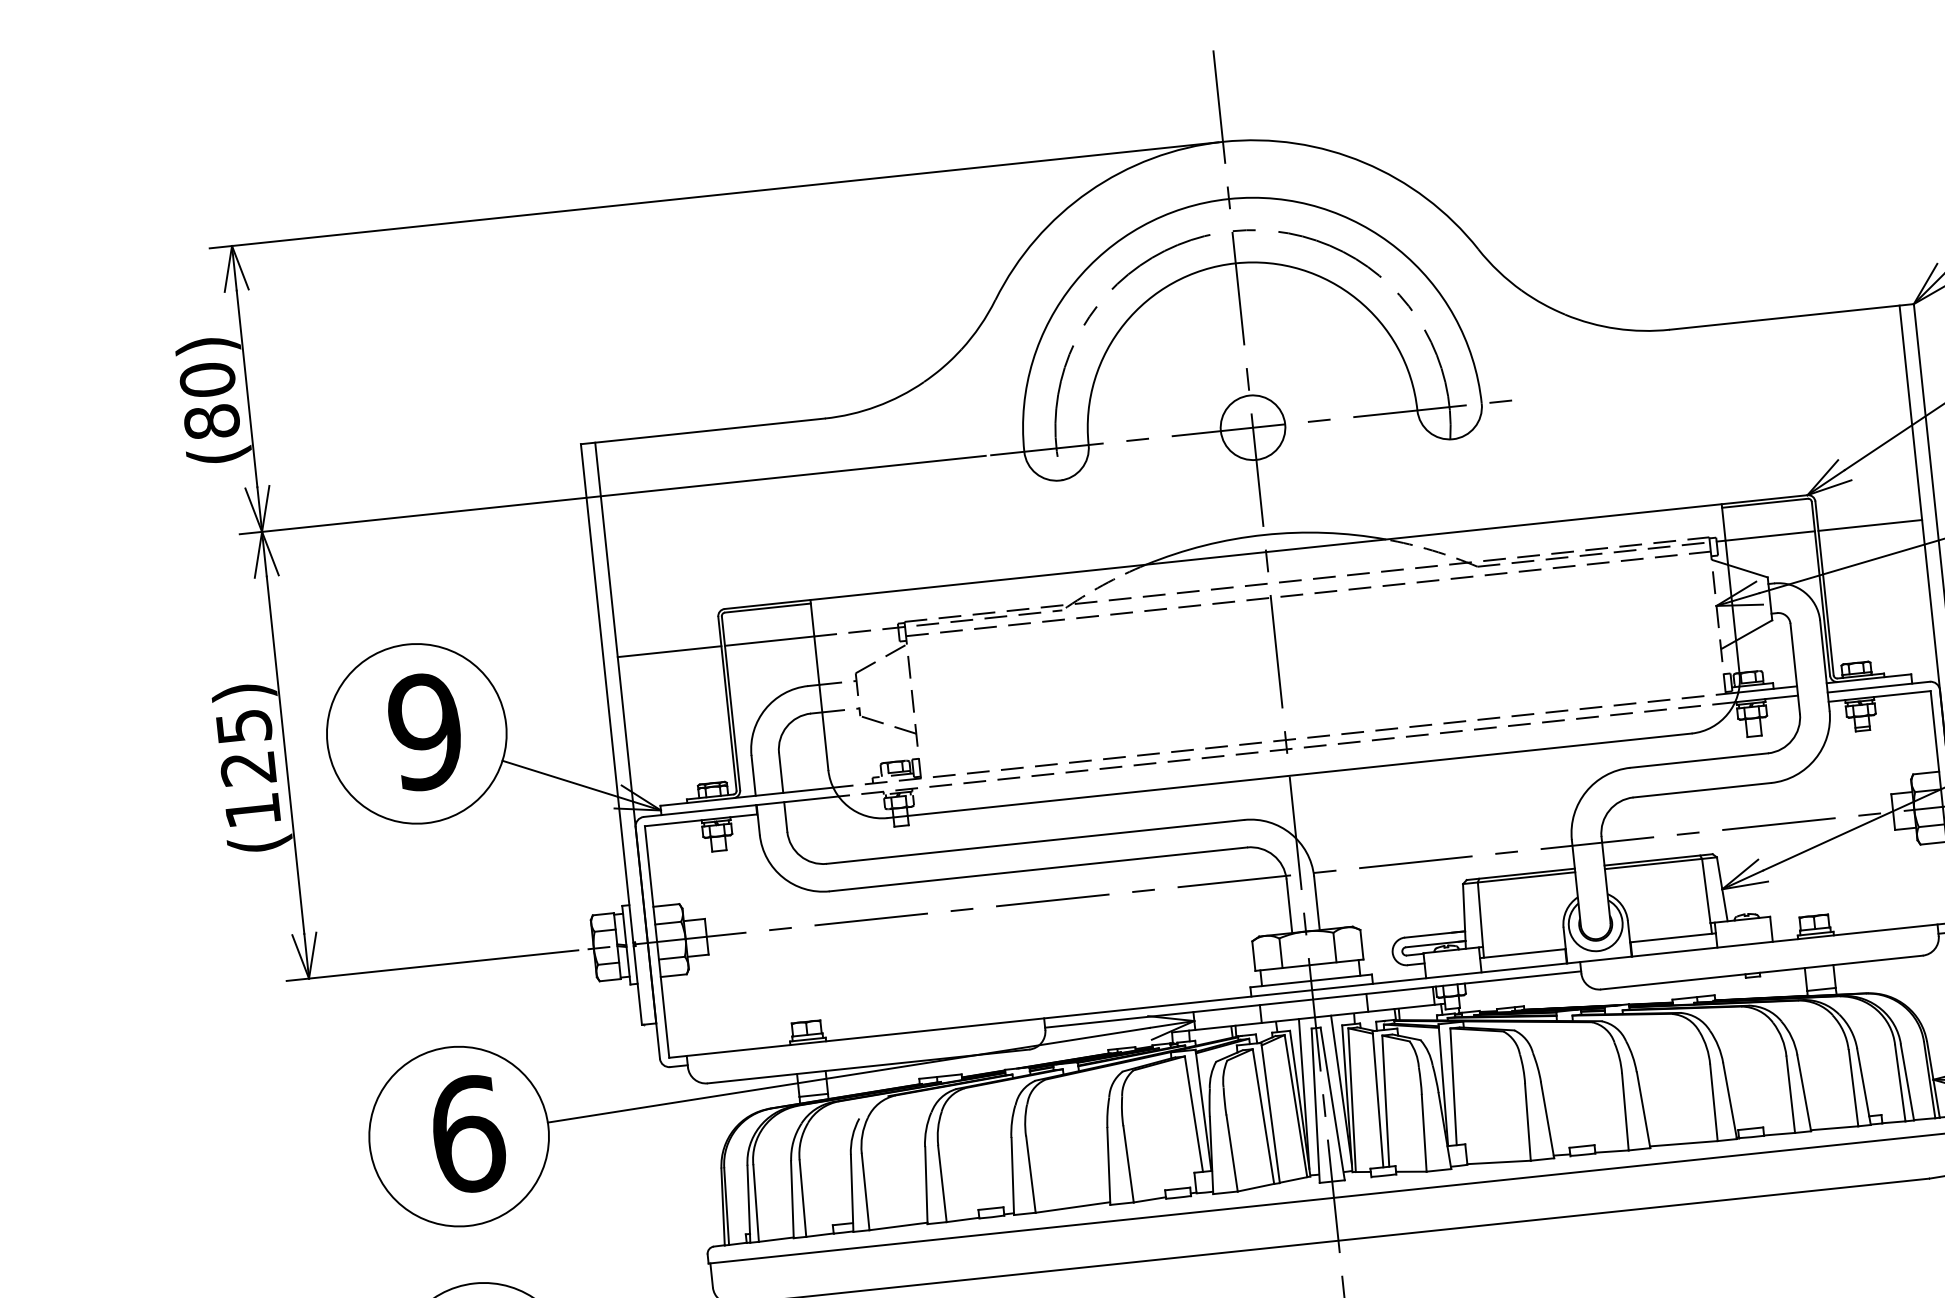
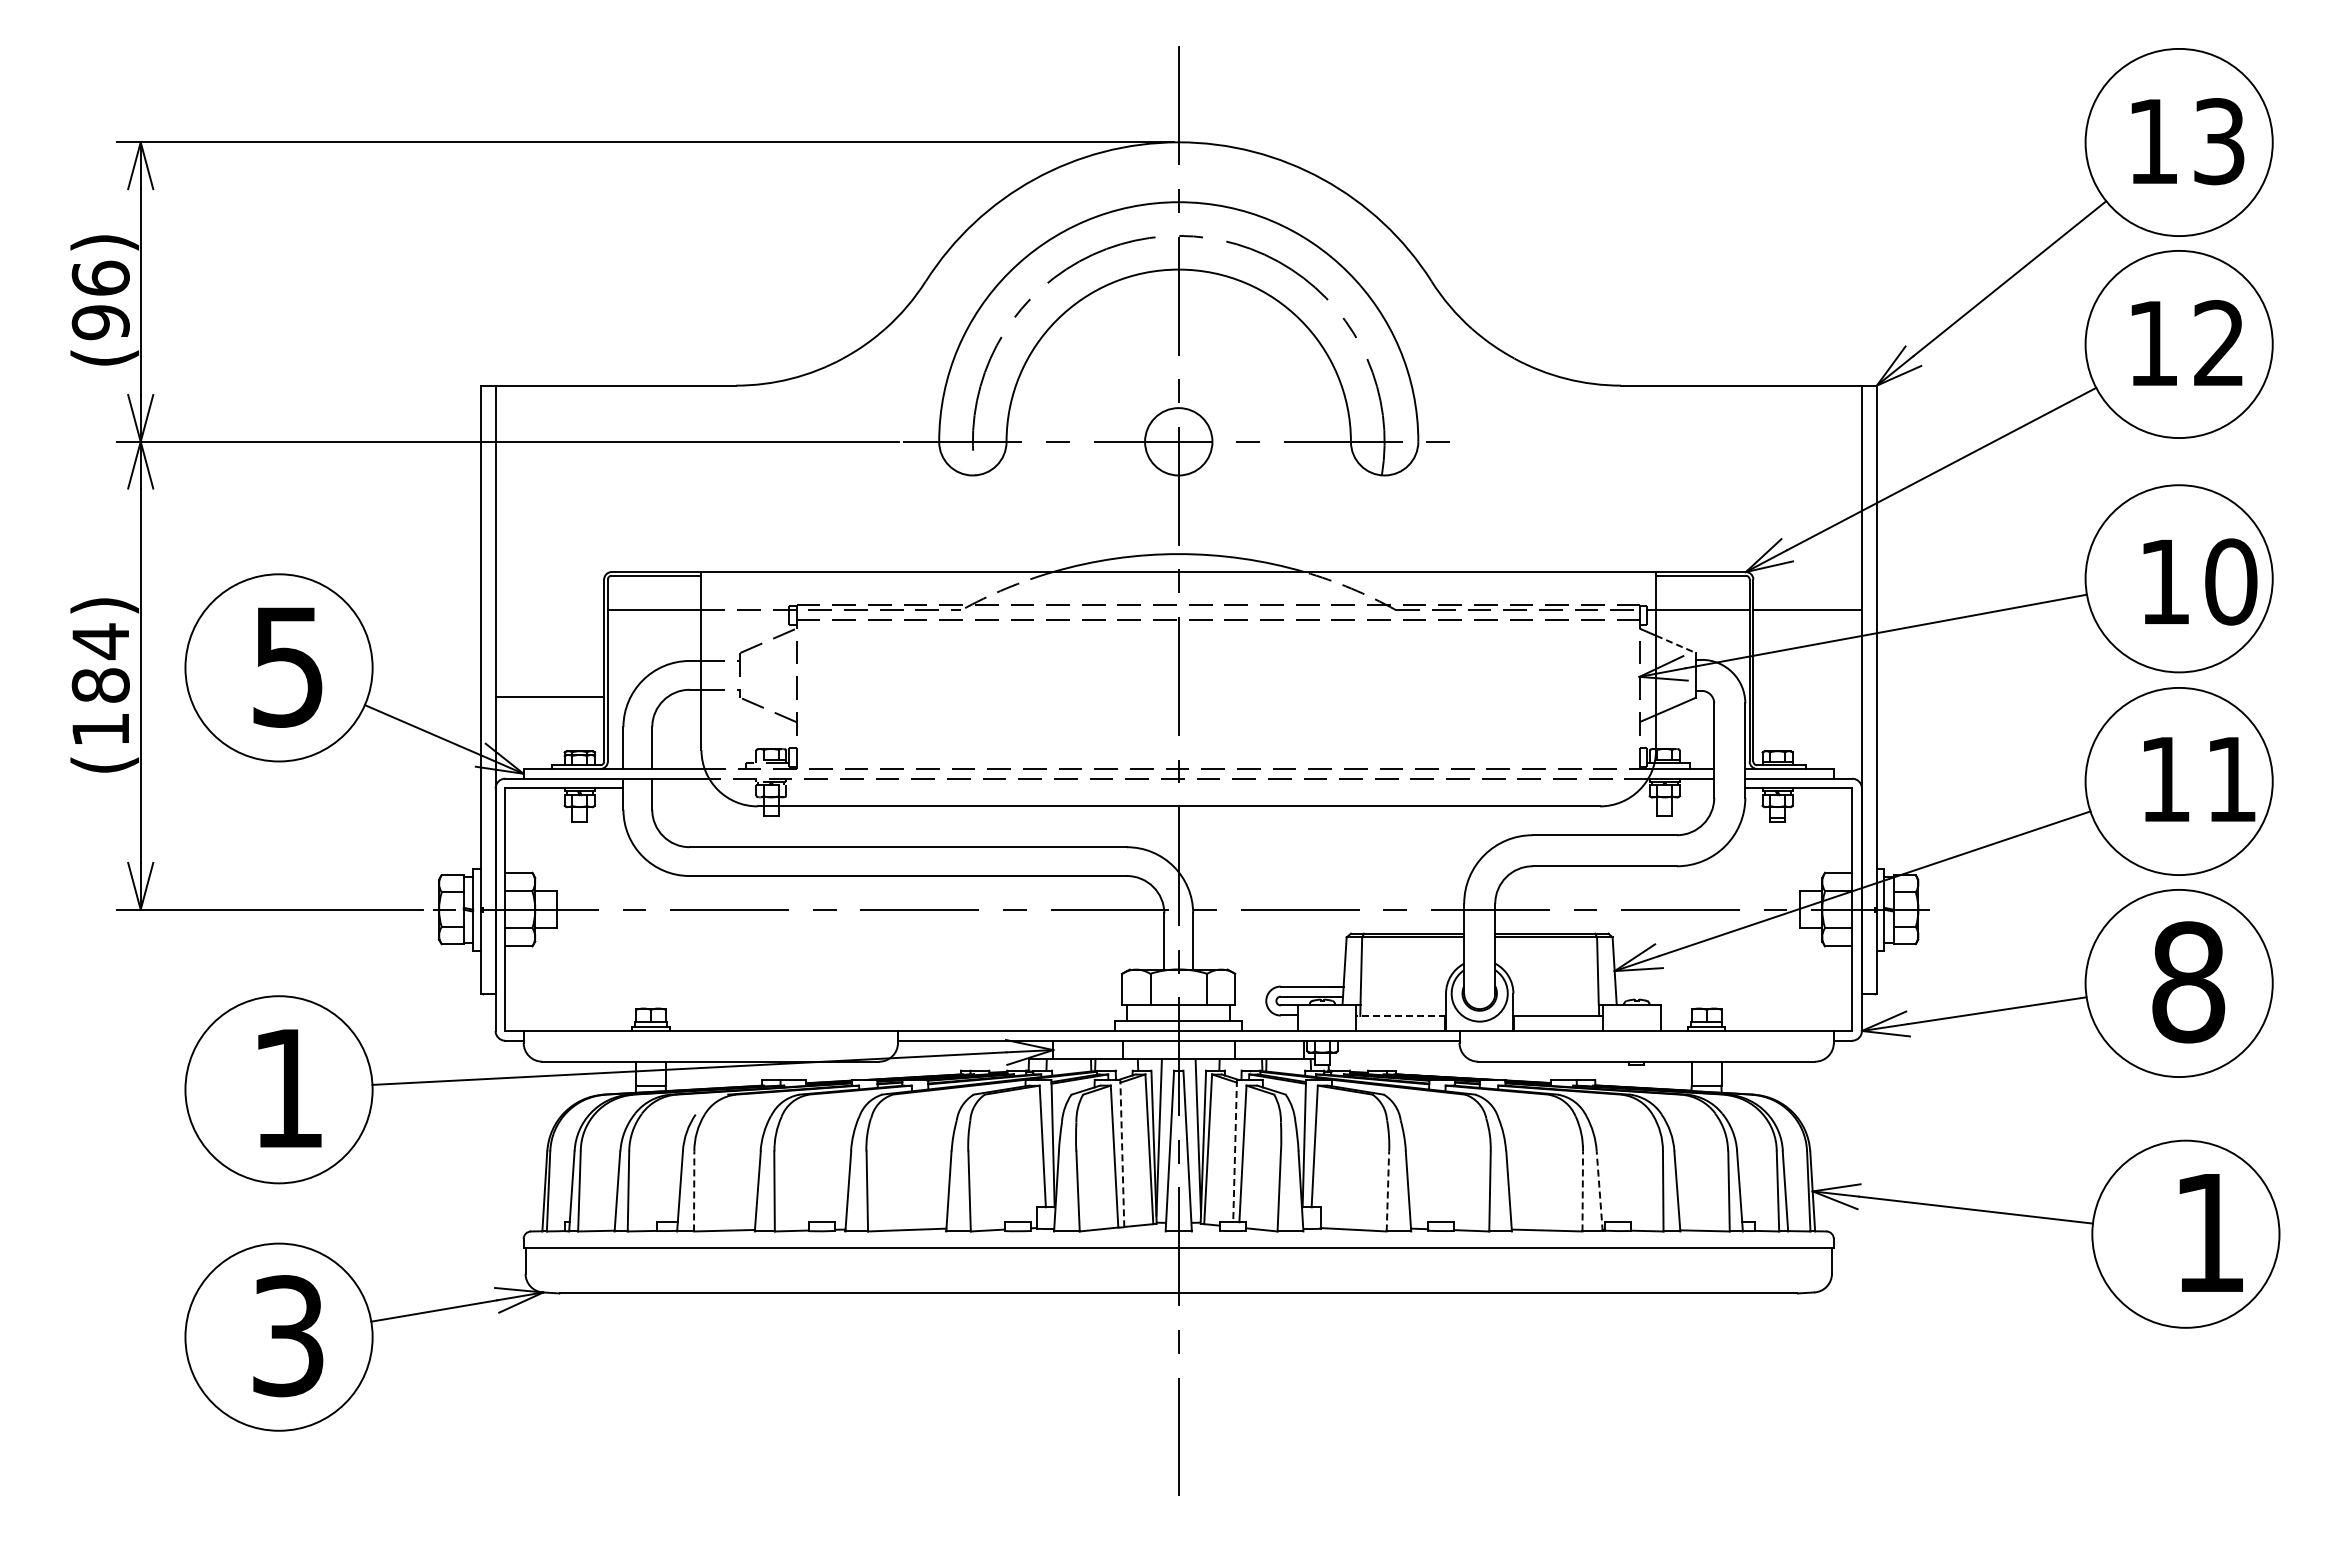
text: (209, 401) -> (100, 300), (80) -> (96)
line: (1747, 571) -> (1675, 644), solid -> dashed
line: (669, 651) -> (549, 697), moved
text: (424, 731) -> (287, 666), 9 -> 5
text: (245, 746) -> (100, 662), (125) -> (184)
line: (1523, 954) -> (1401, 1016), solid -> dashed
line: (1378, 1099) -> (1235, 1151), solid -> dashed
line: (1729, 1100) -> (1599, 1190), solid -> dashed
line: (1713, 1101) -> (1582, 1190), solid -> dashed
line: (1270, 1112) -> (1122, 1153), solid -> dashed
line: (1527, 1121) -> (1387, 1190), solid -> dashed
text: (468, 1134) -> (288, 1088), 6 -> 1
line: (865, 1191) -> (694, 1190), solid -> dashed

